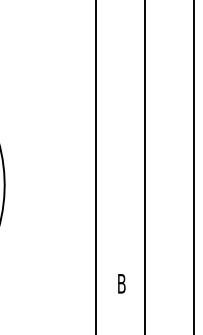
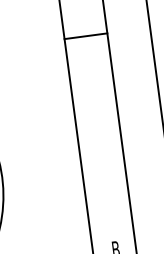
line: (119, 39) -> (85, 36), added

